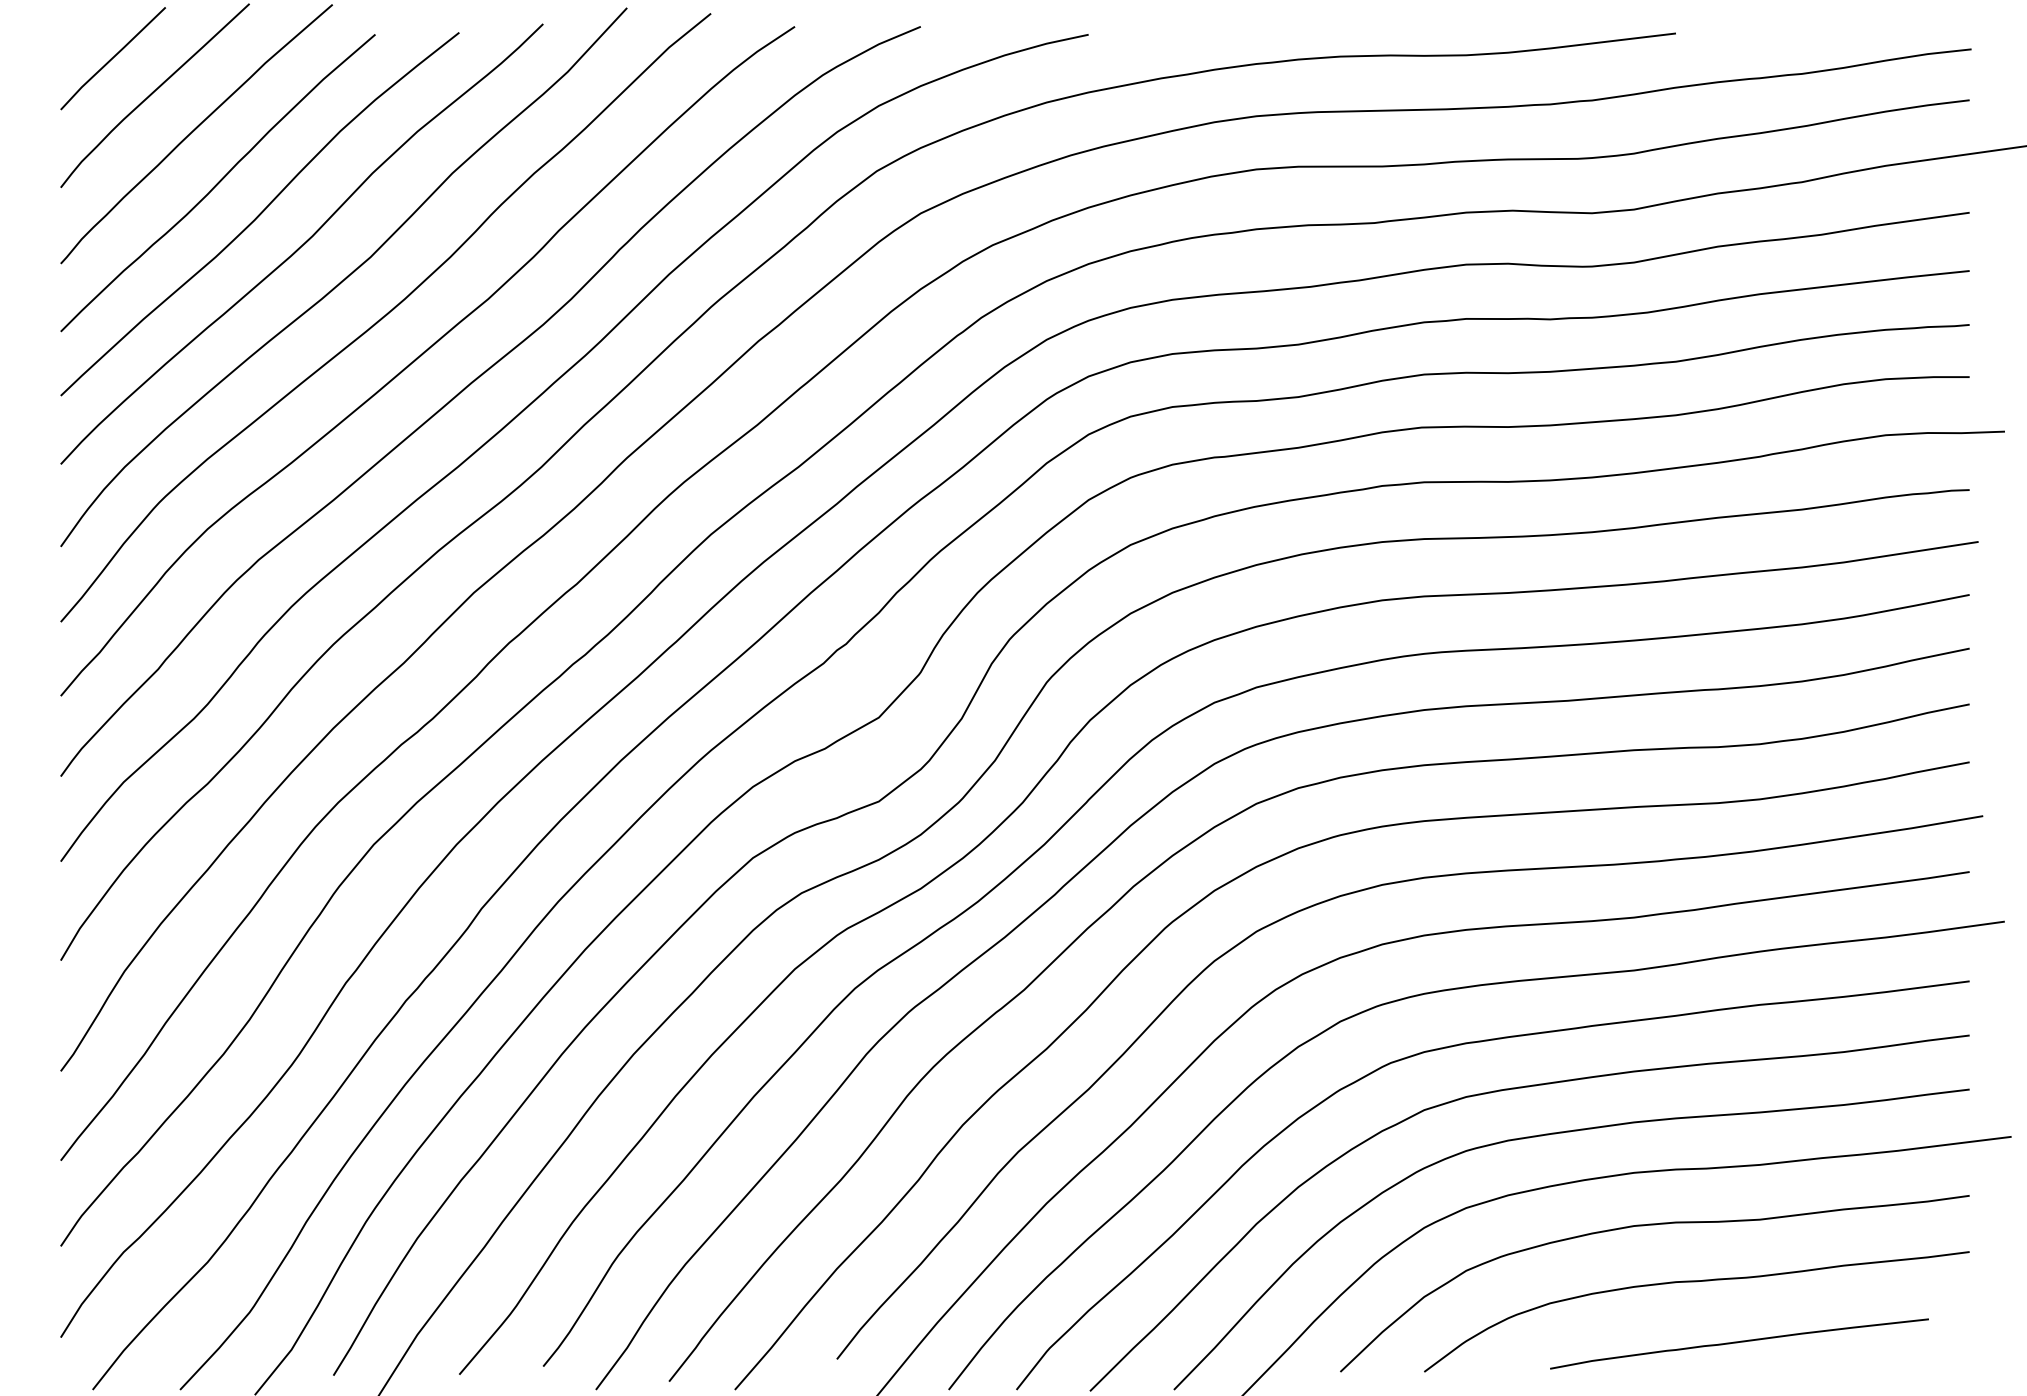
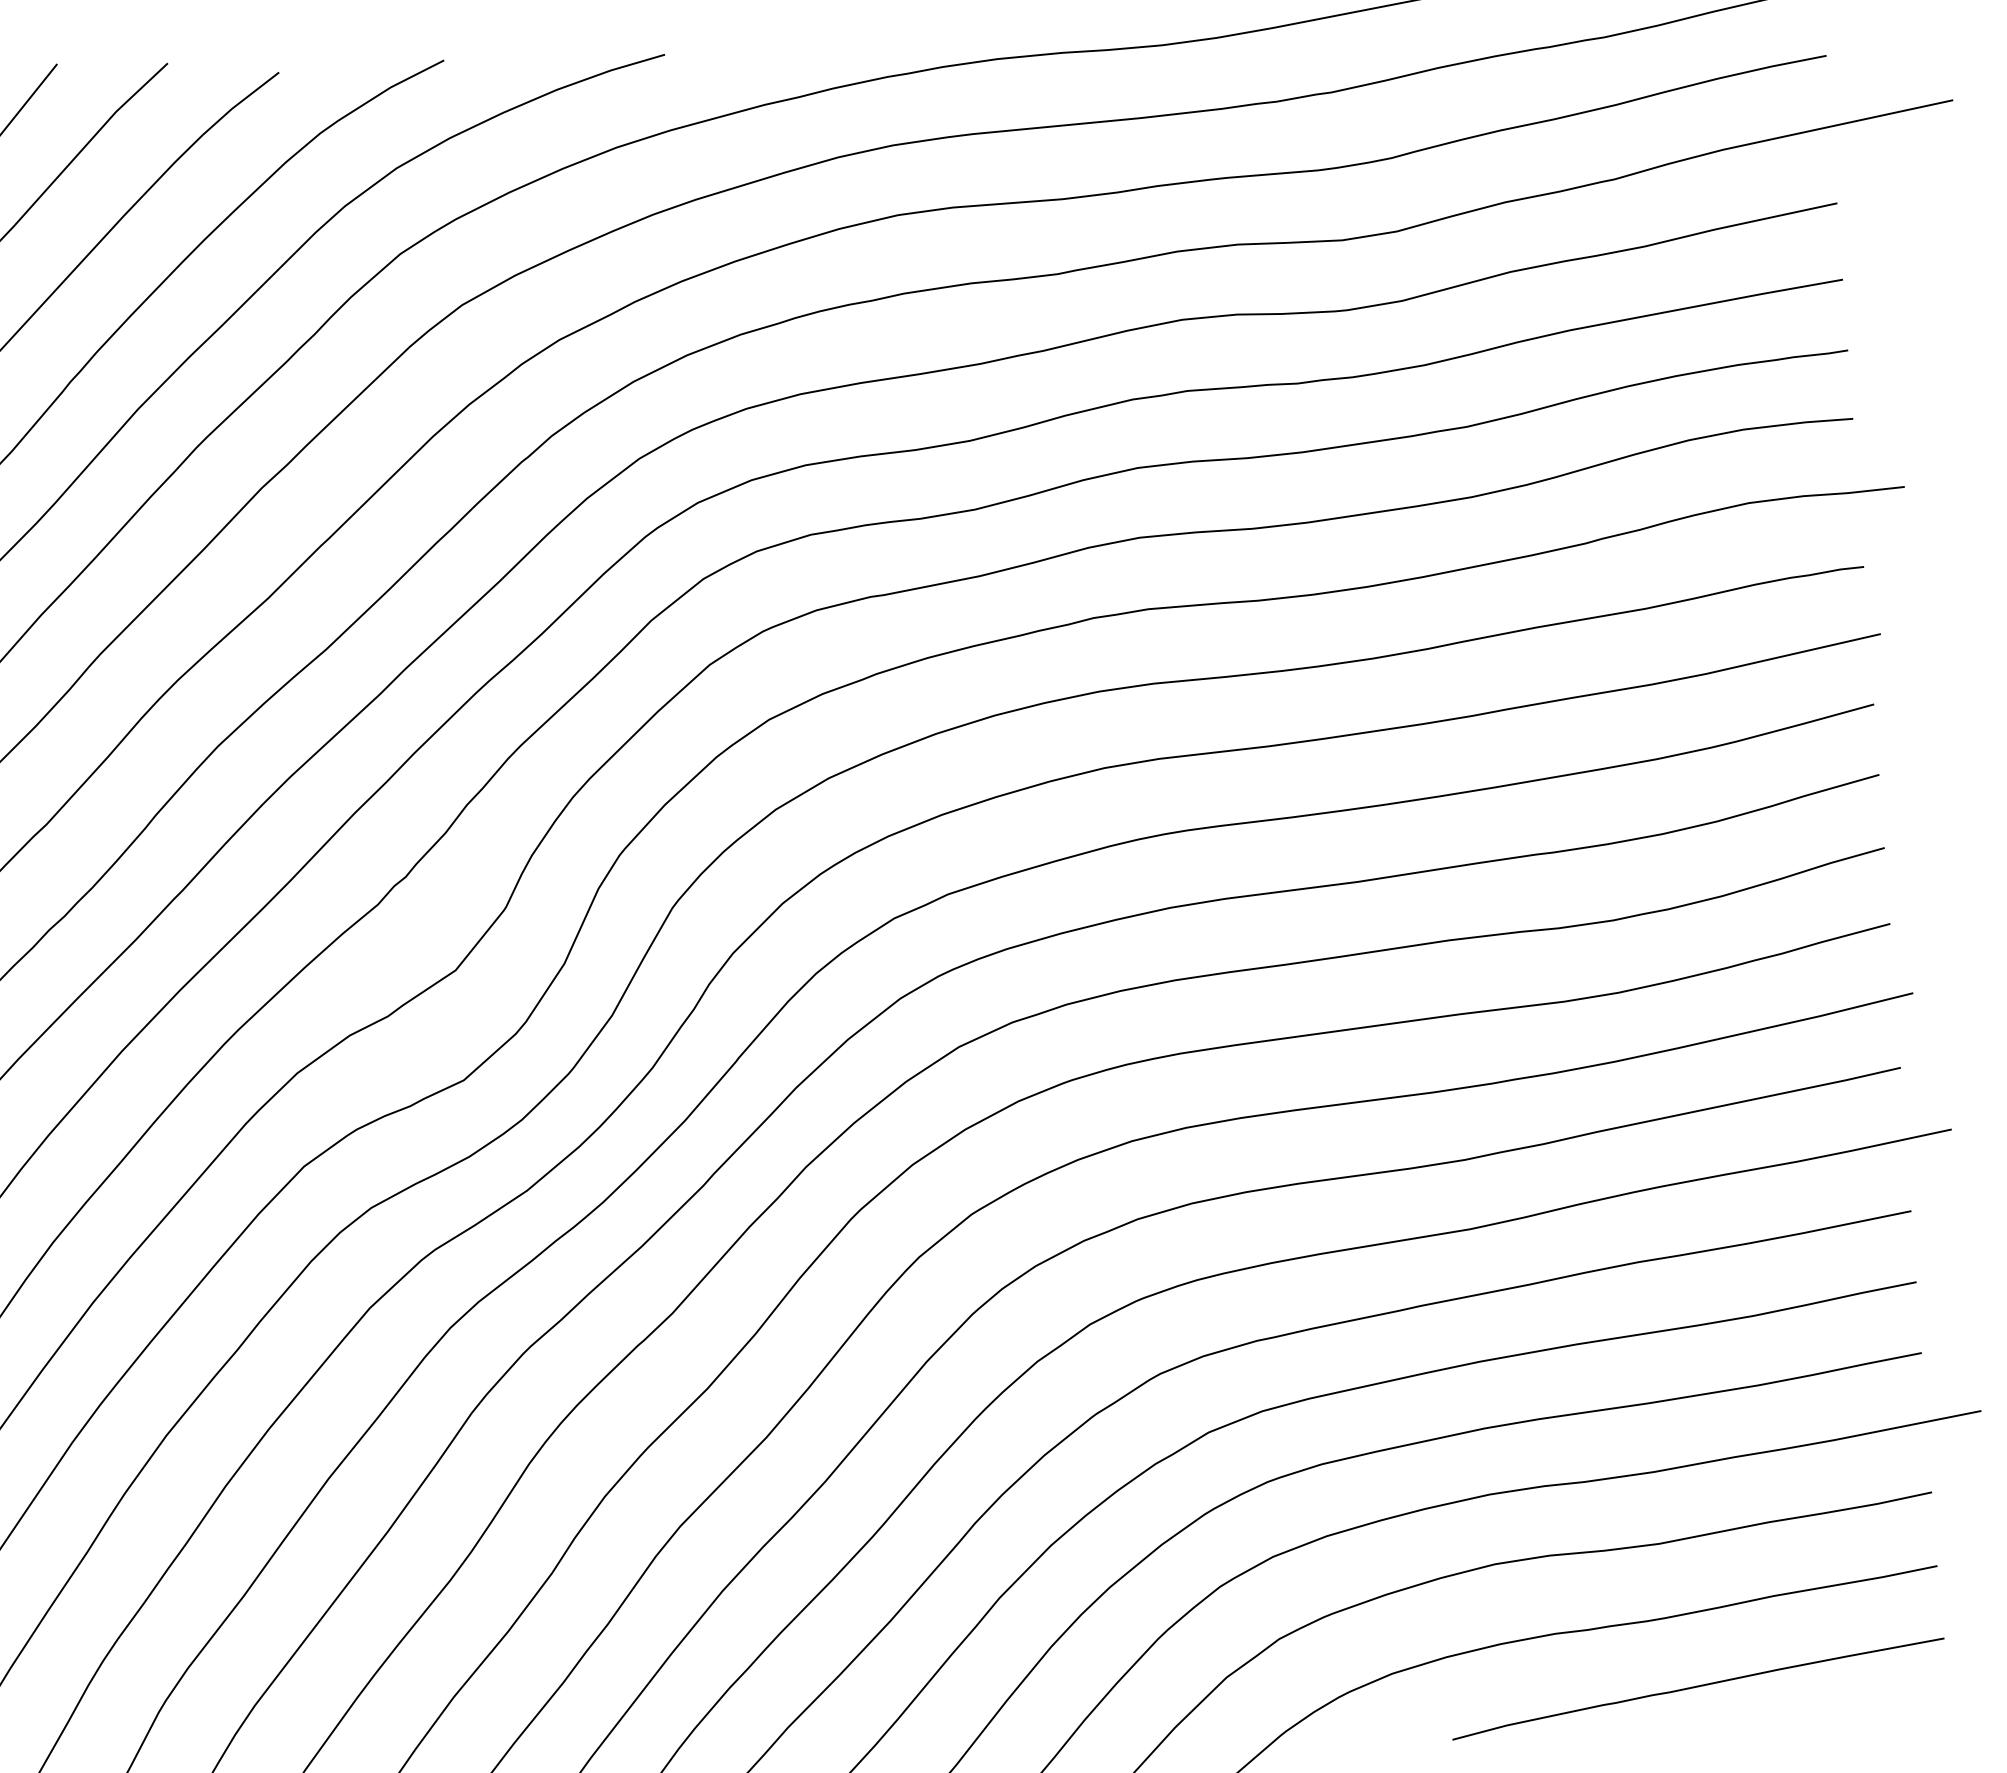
curve: (1739, 1342) -> (1698, 1687), moved

